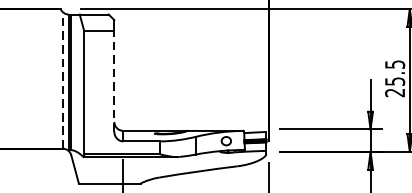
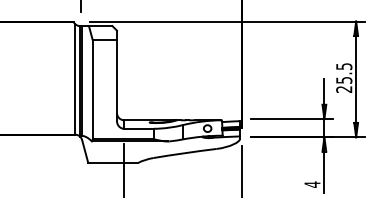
line: (63, 79) -> (75, 78), dashed -> solid
line: (113, 81) -> (116, 80), dashed -> solid

